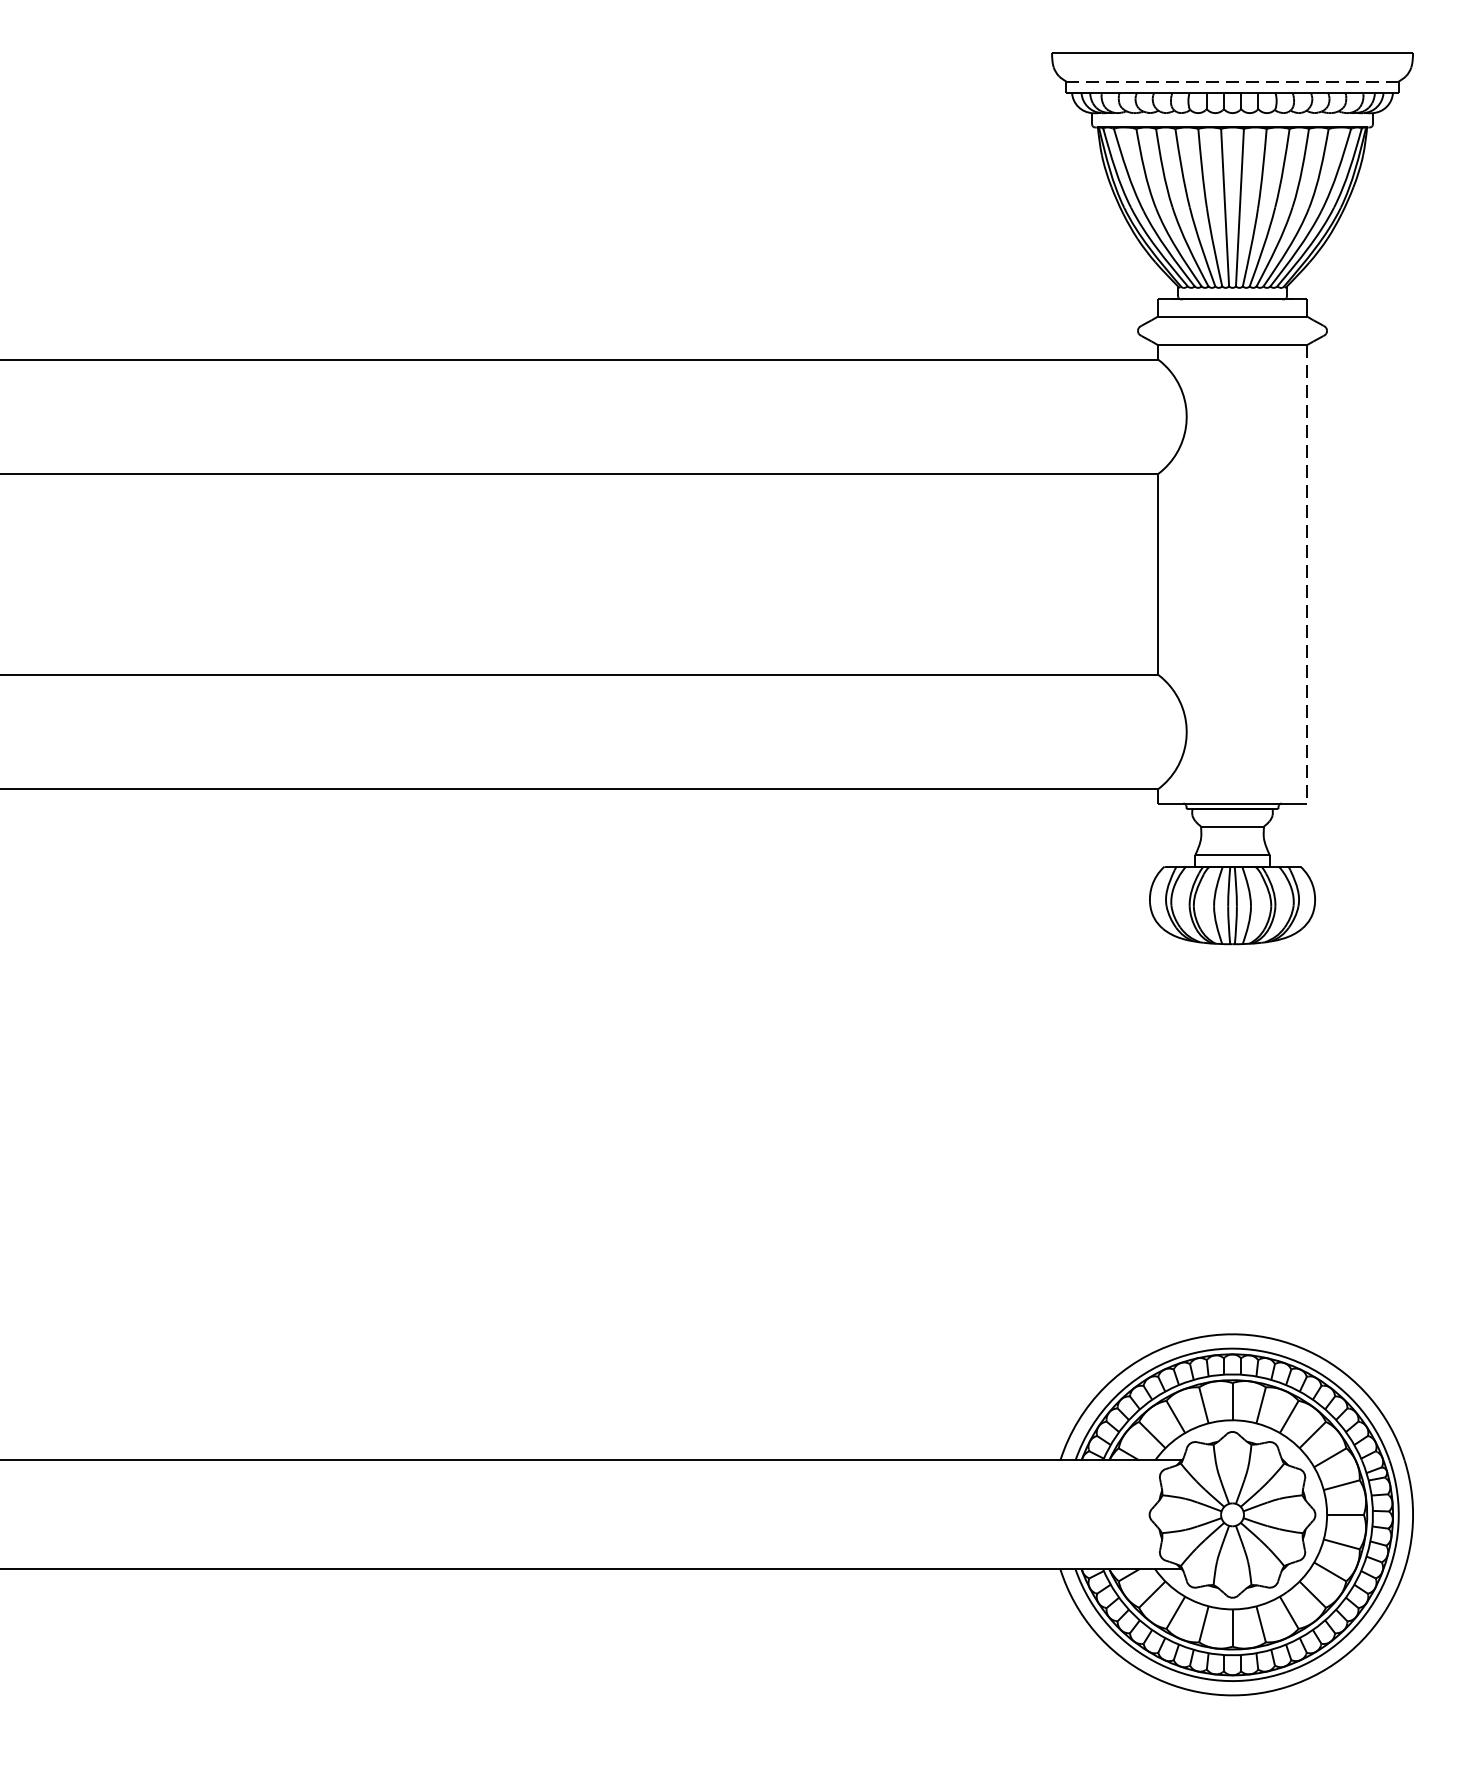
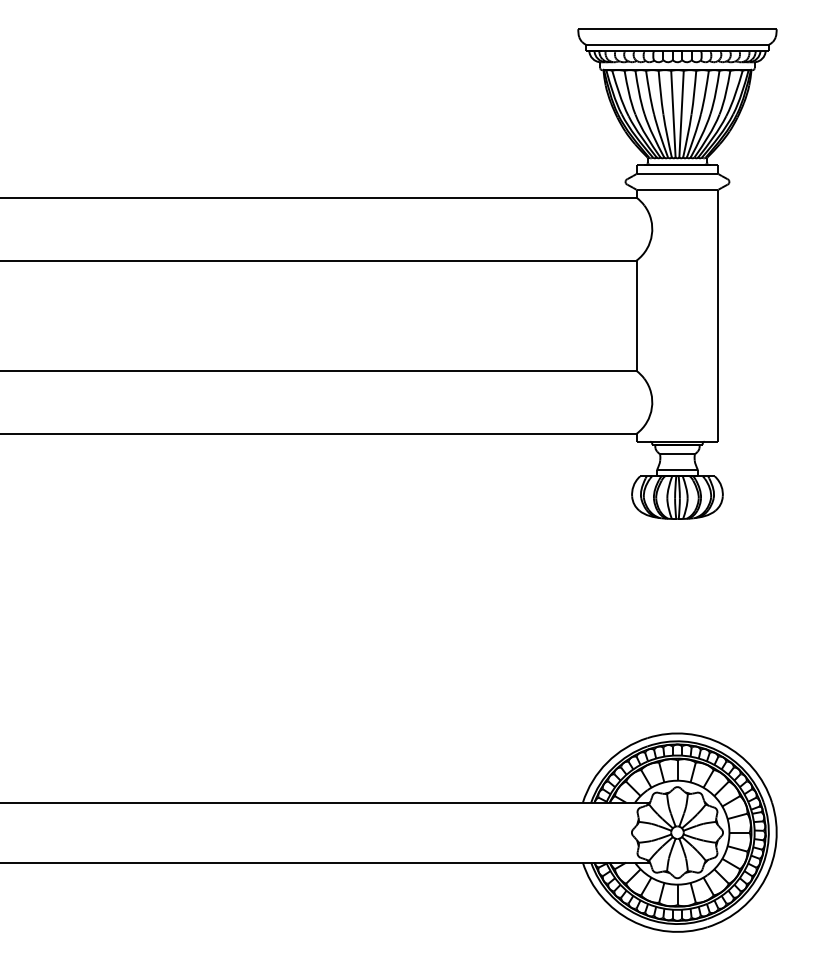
line: (1230, 80) -> (676, 44), dashed -> solid
line: (1307, 573) -> (718, 315), dashed -> solid

